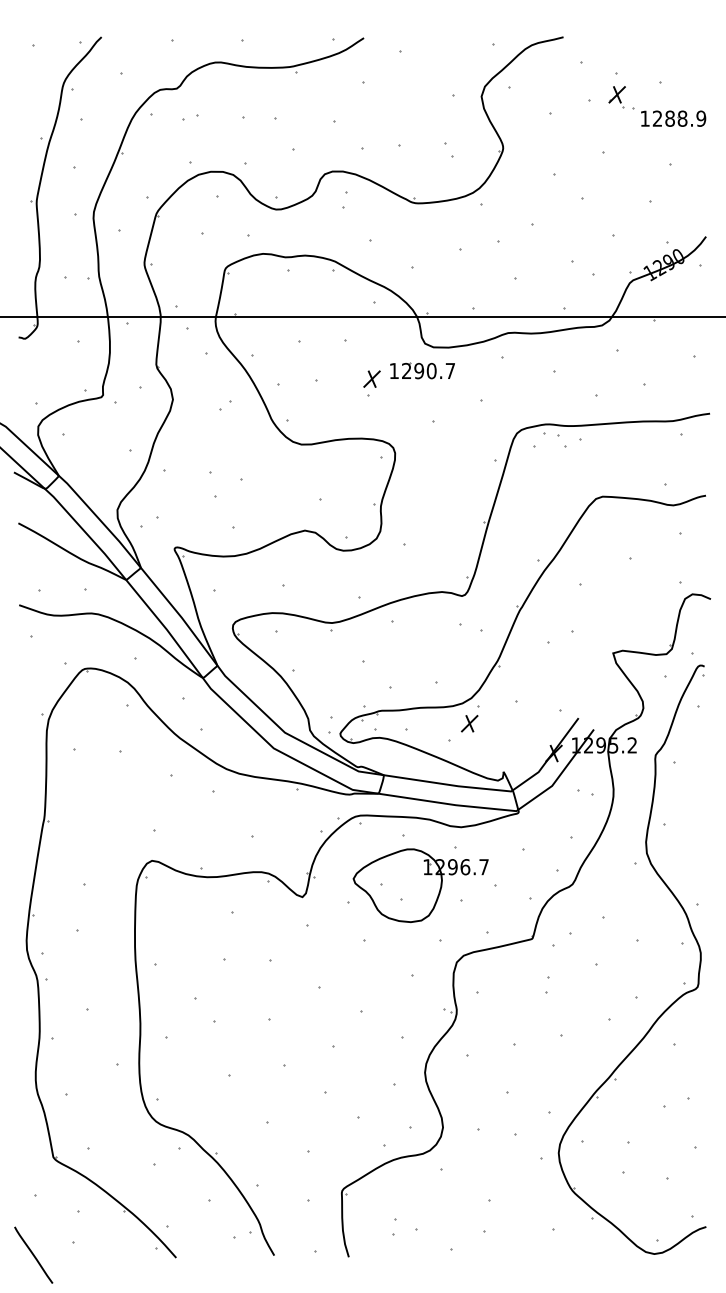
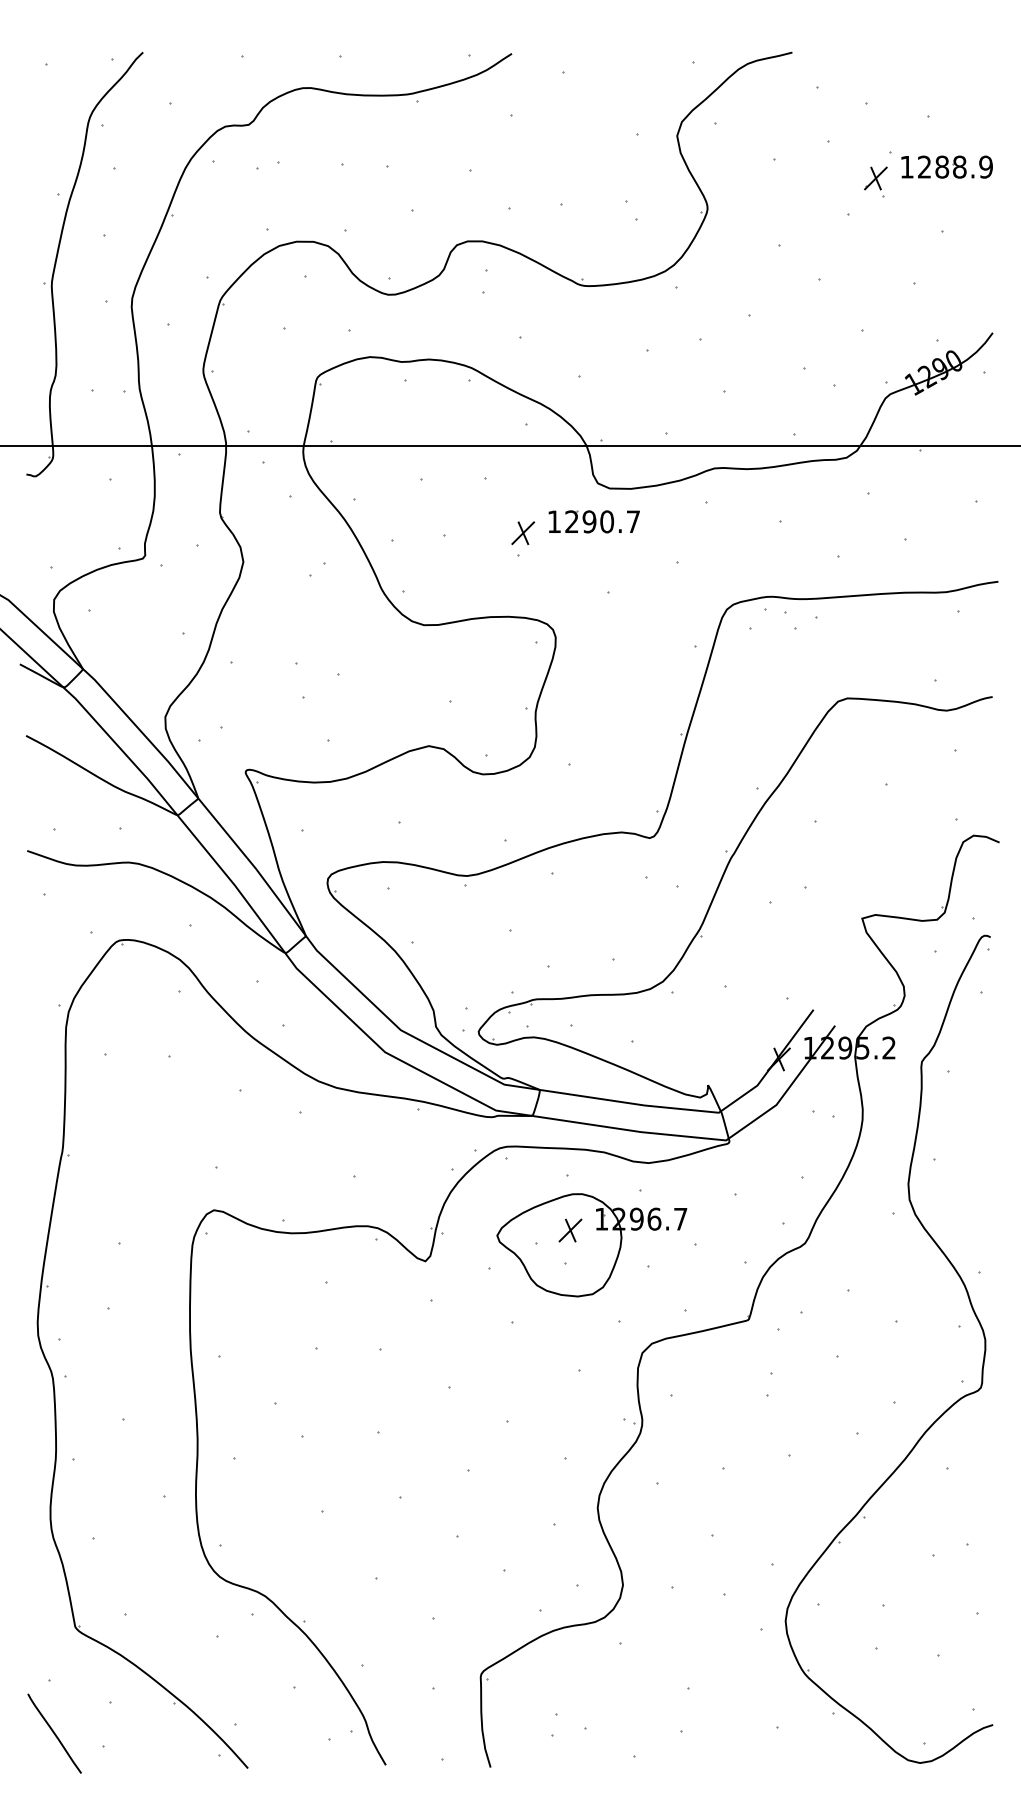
part: (616, 96) -> (875, 181), moved
part: (469, 723) -> (570, 1230), moved
line: (33, 1255) -> (54, 1733), moved

